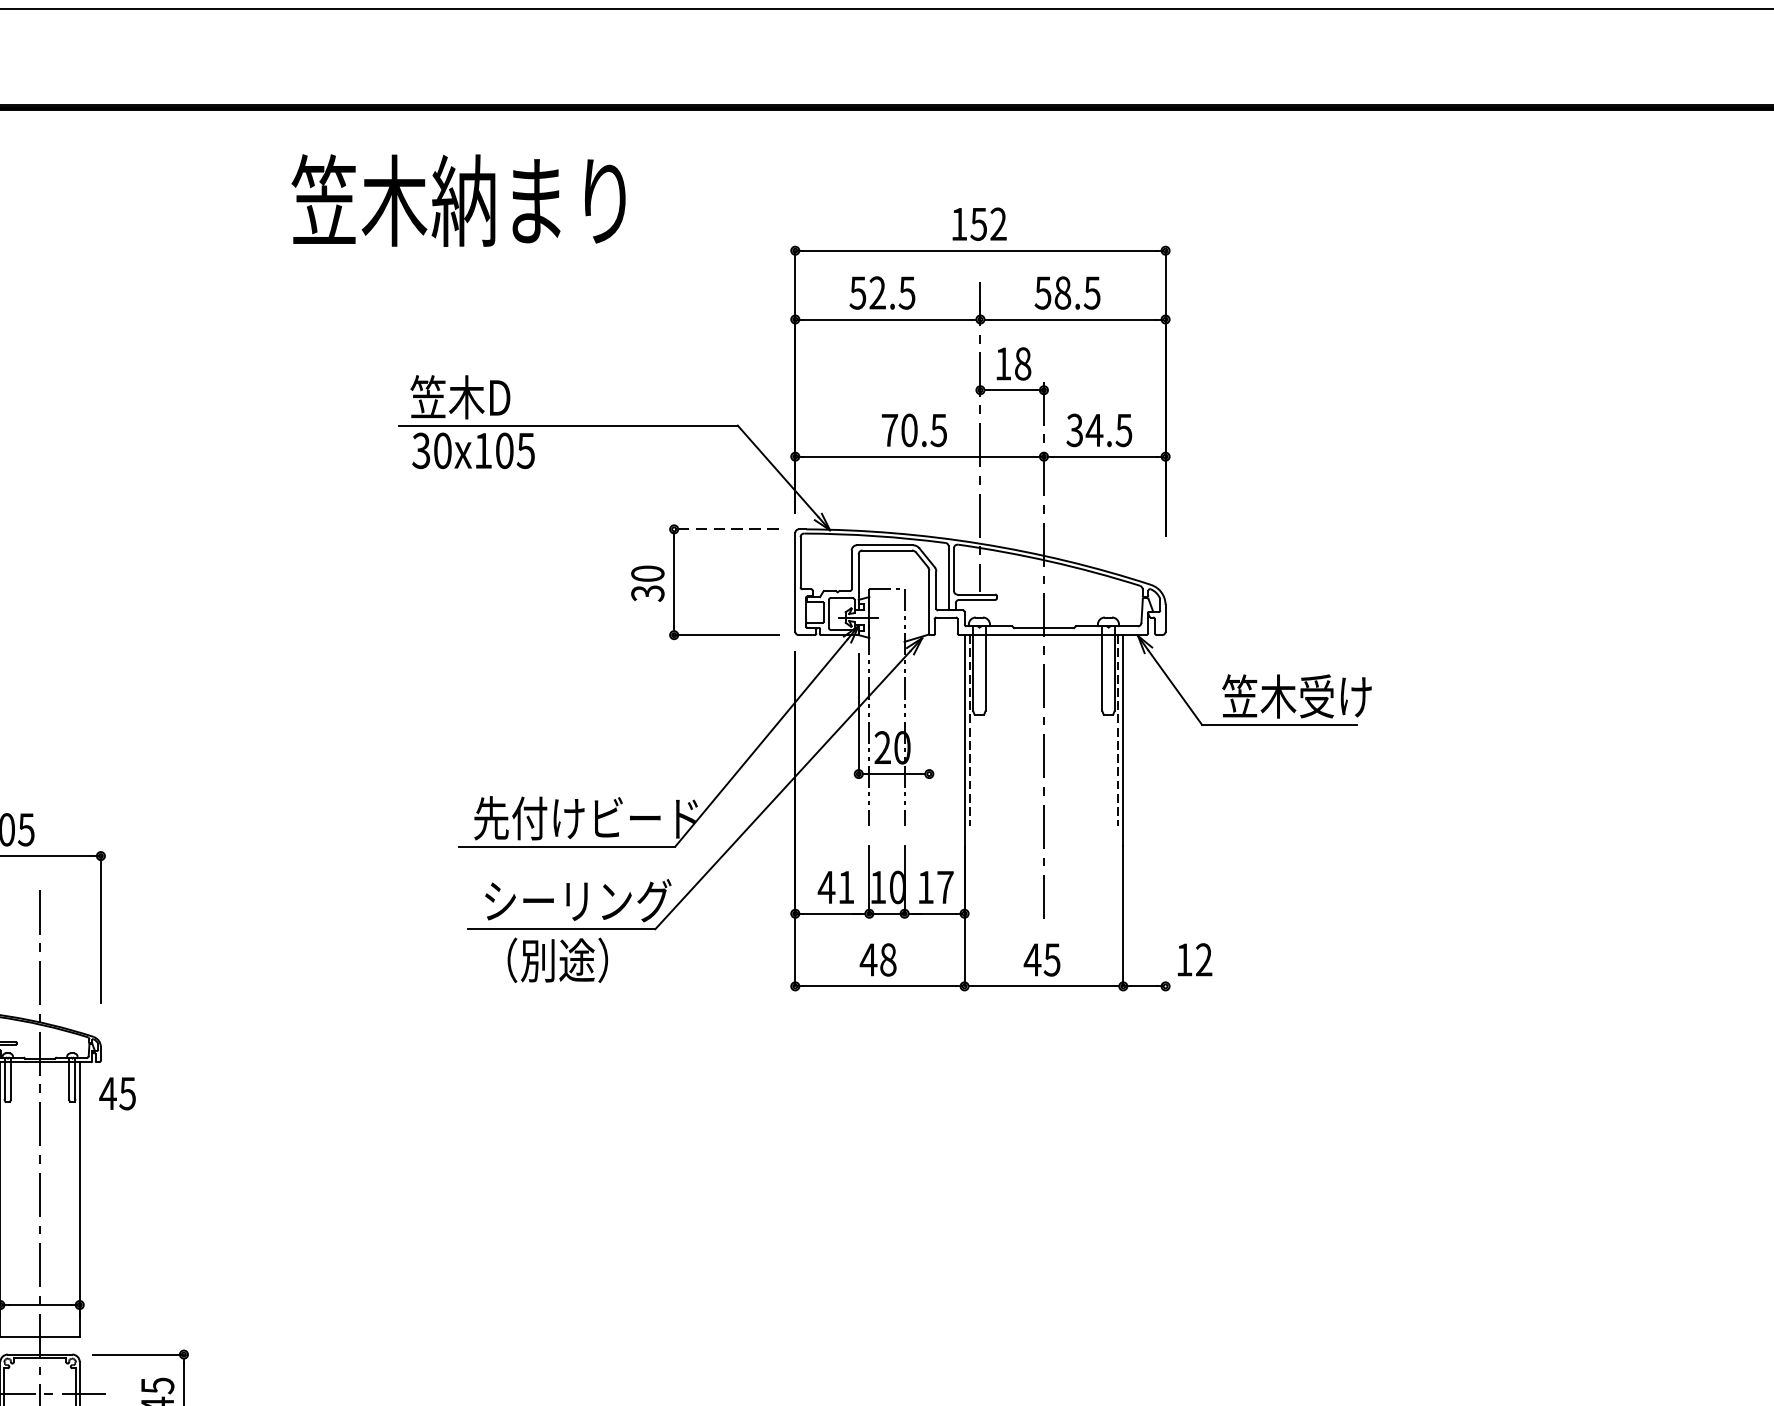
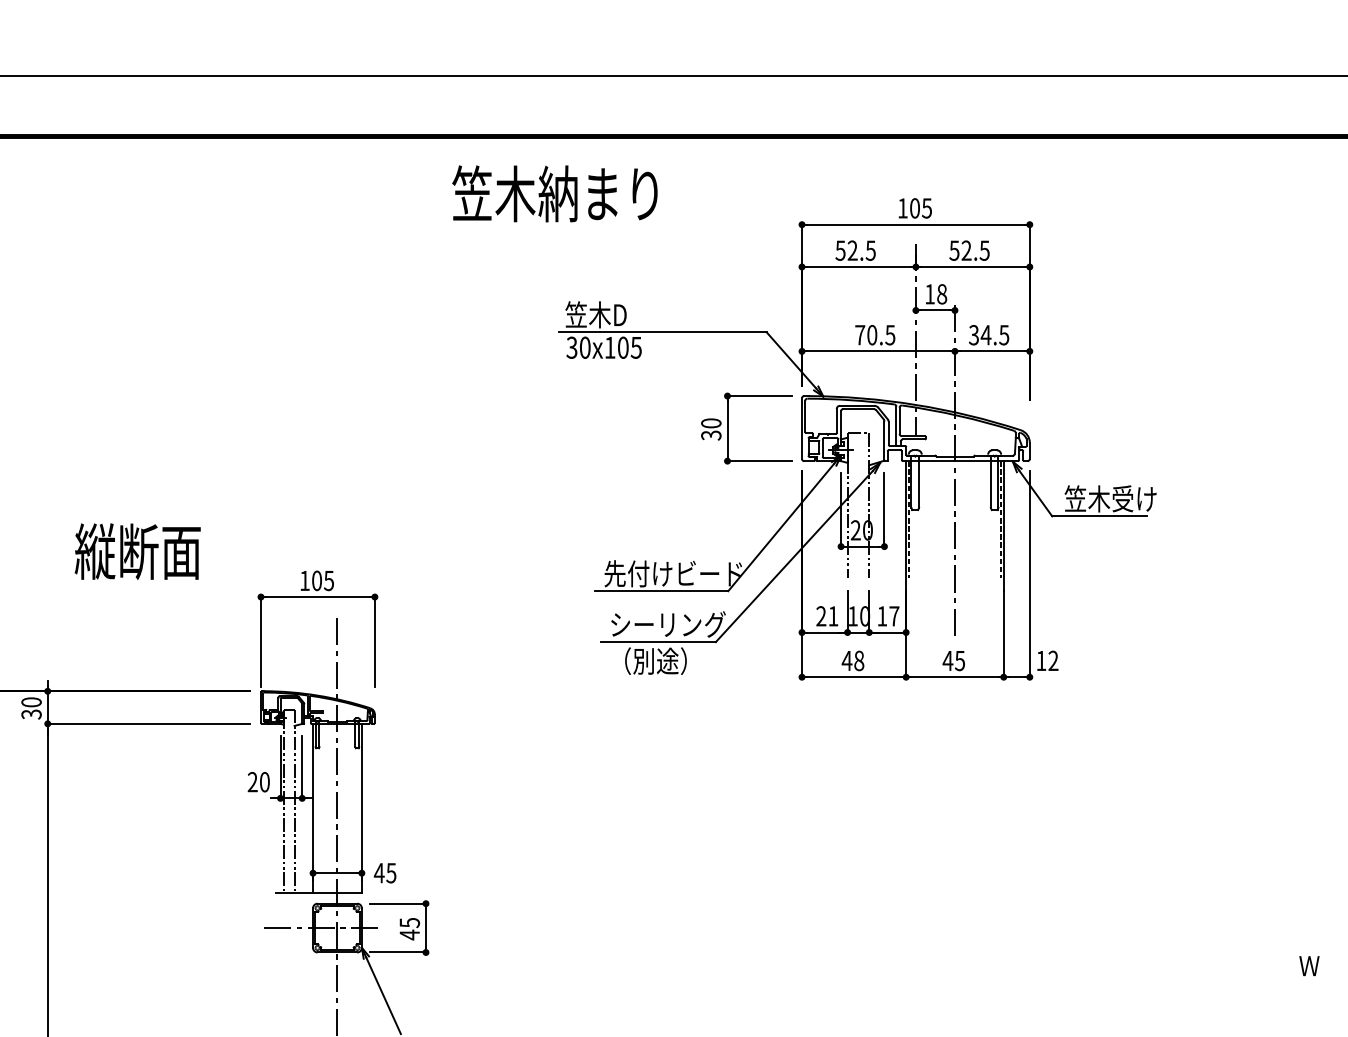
text: (457, 200) -> (554, 193), moved
text: (987, 224) -> (920, 208), 152 -> 105
text: (1062, 292) -> (966, 250), 58.5 -> 52.5
line: (726, 530) -> (759, 396), dashed -> solid
line: (929, 713) -> (884, 509), added
line: (1165, 819) -> (1029, 574), added
text: (825, 887) -> (820, 616), 41 -> 21
text: (116, 1094) -> (384, 873), moved

